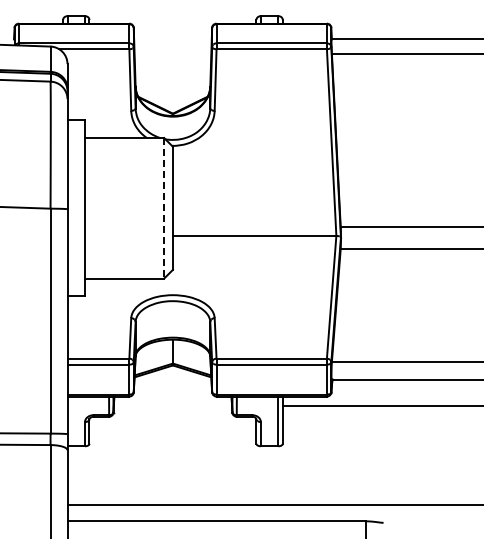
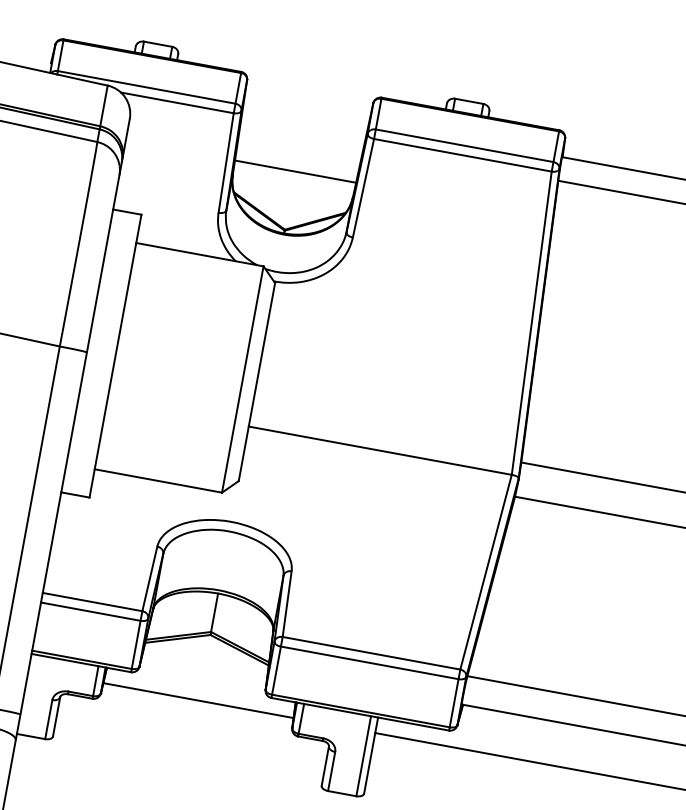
line: (172, 77) -> (294, 171), added
line: (164, 208) -> (243, 379), dashed -> solid
line: (172, 406) -> (197, 700), added

